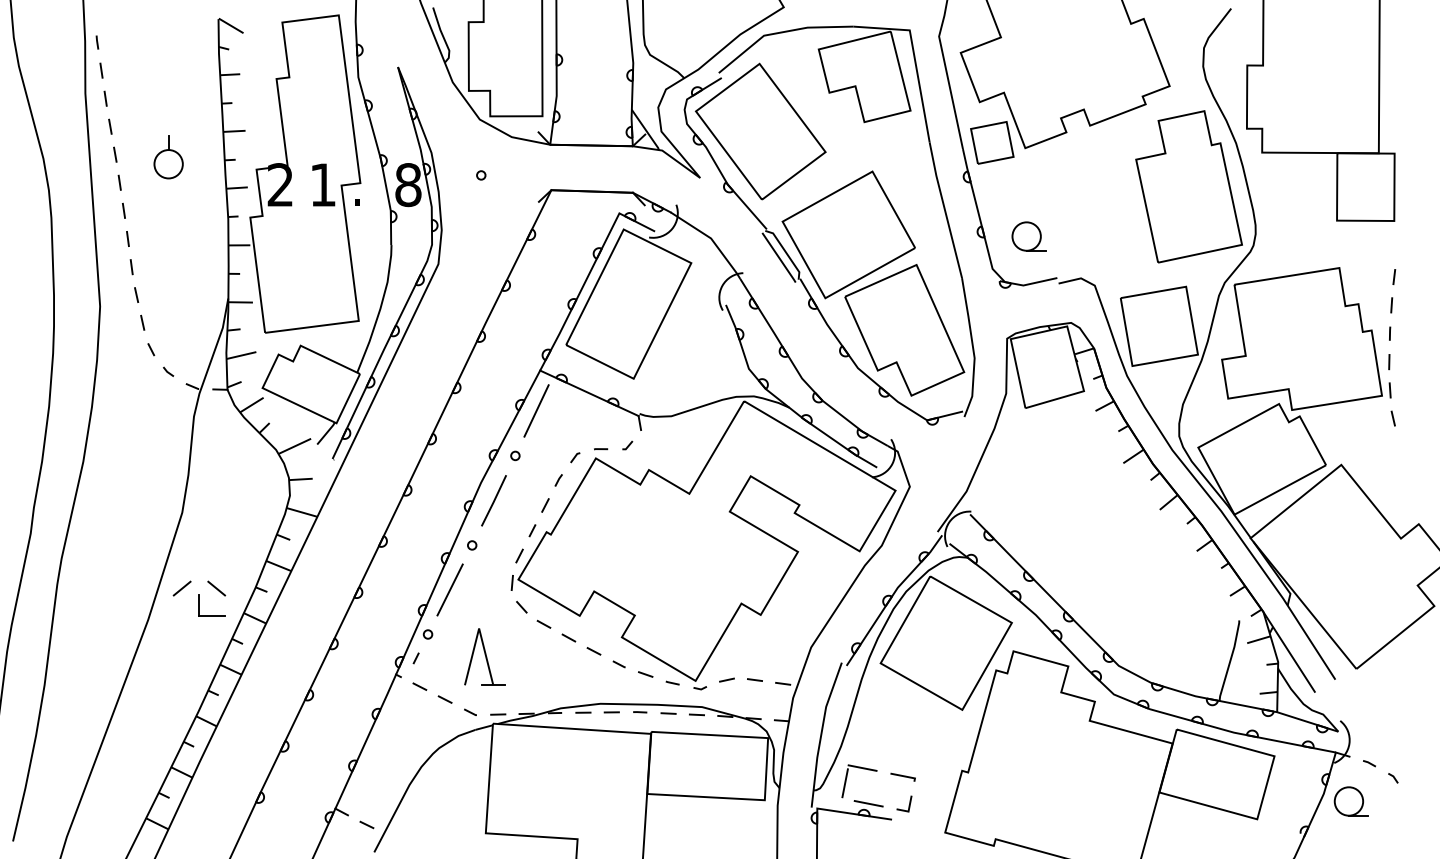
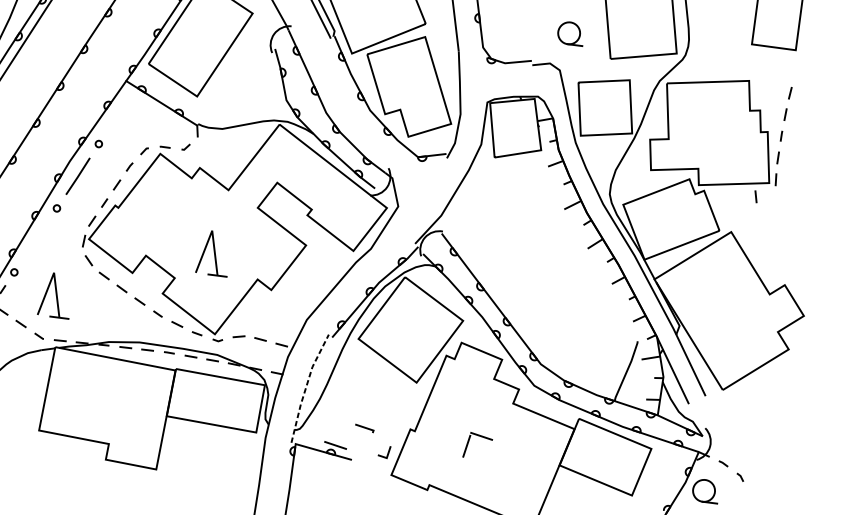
part: (1028, 236) -> (570, 33), moved
line: (536, 410) -> (119, 111), removed
line: (1392, 418) -> (755, 196), moved
part: (680, 576) -> (213, 252), added
line: (449, 589) -> (35, 239), removed
line: (821, 734) -> (306, 387), solid -> dashed
part: (863, 769) -> (482, 437), moved
line: (908, 805) -> (387, 453), moved

